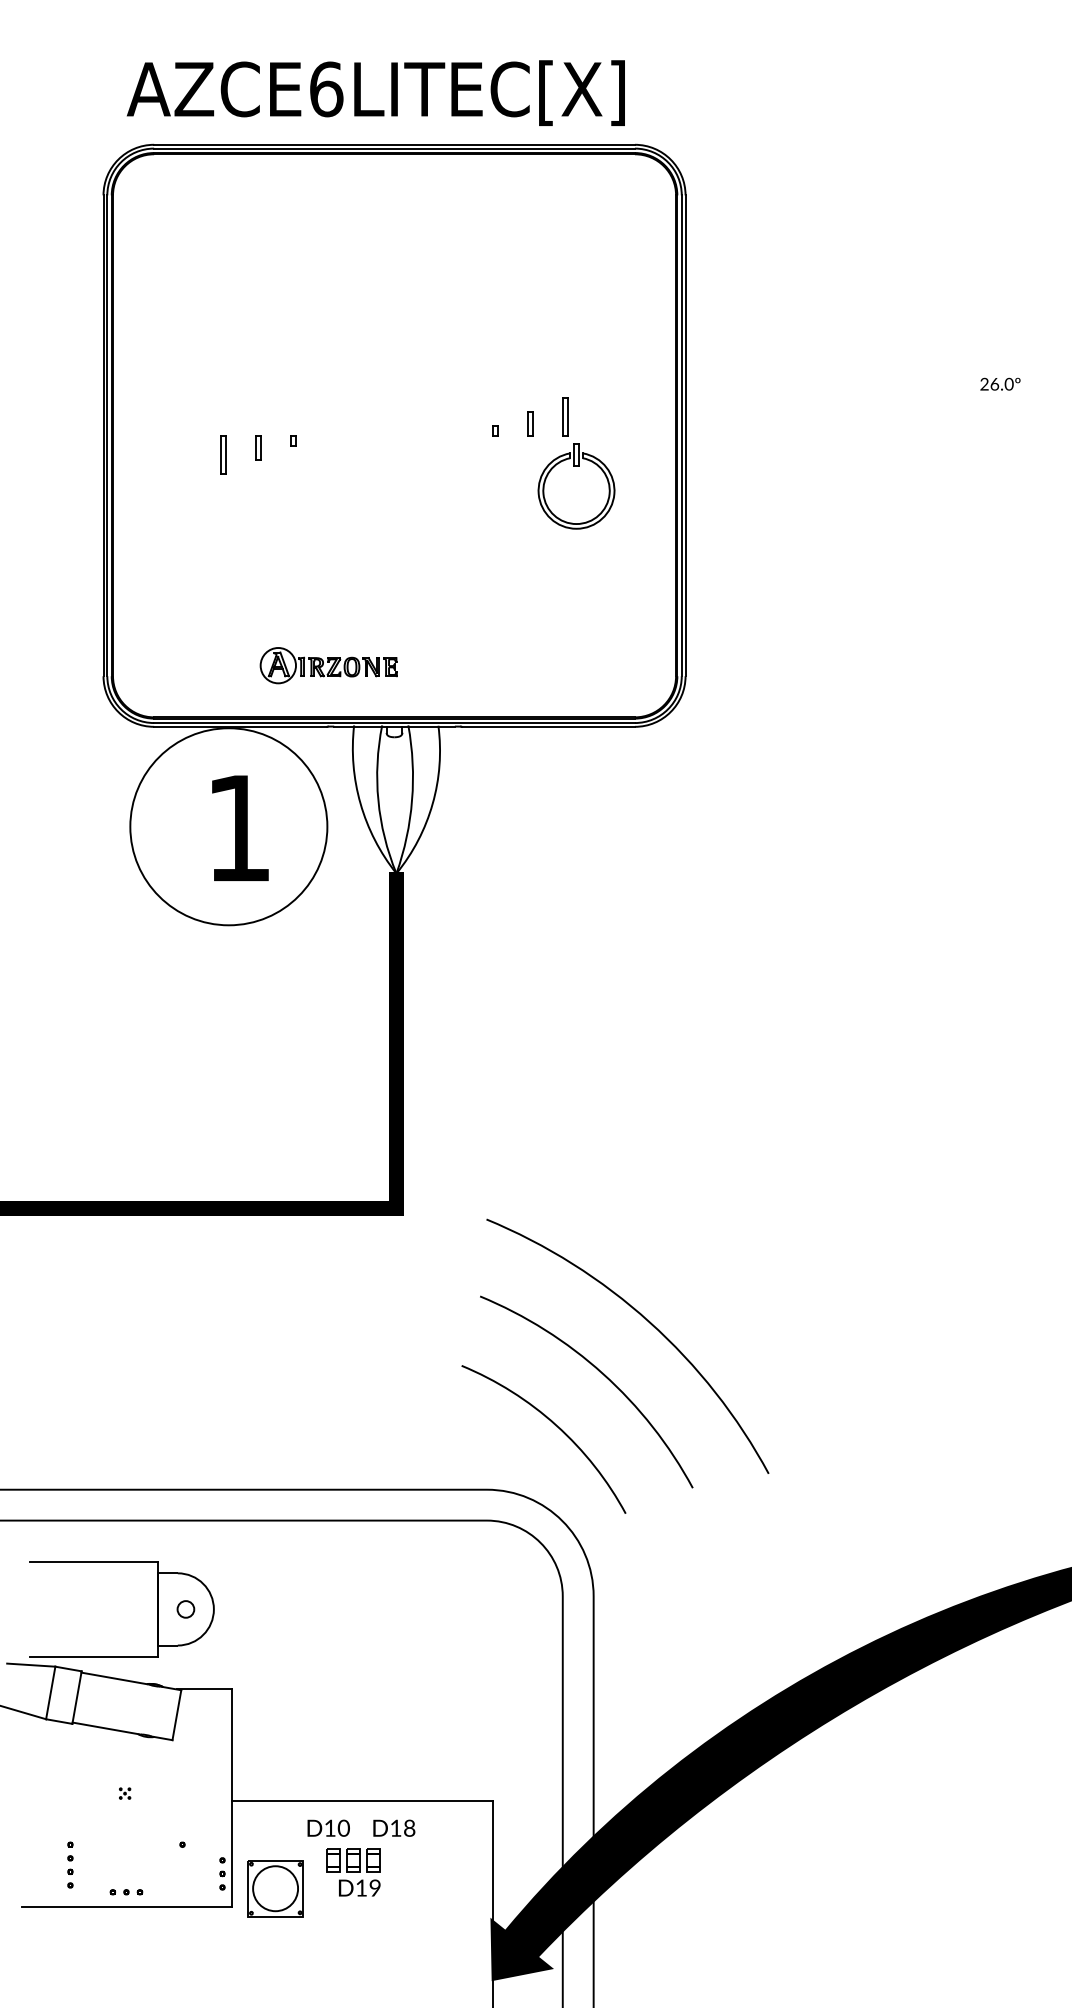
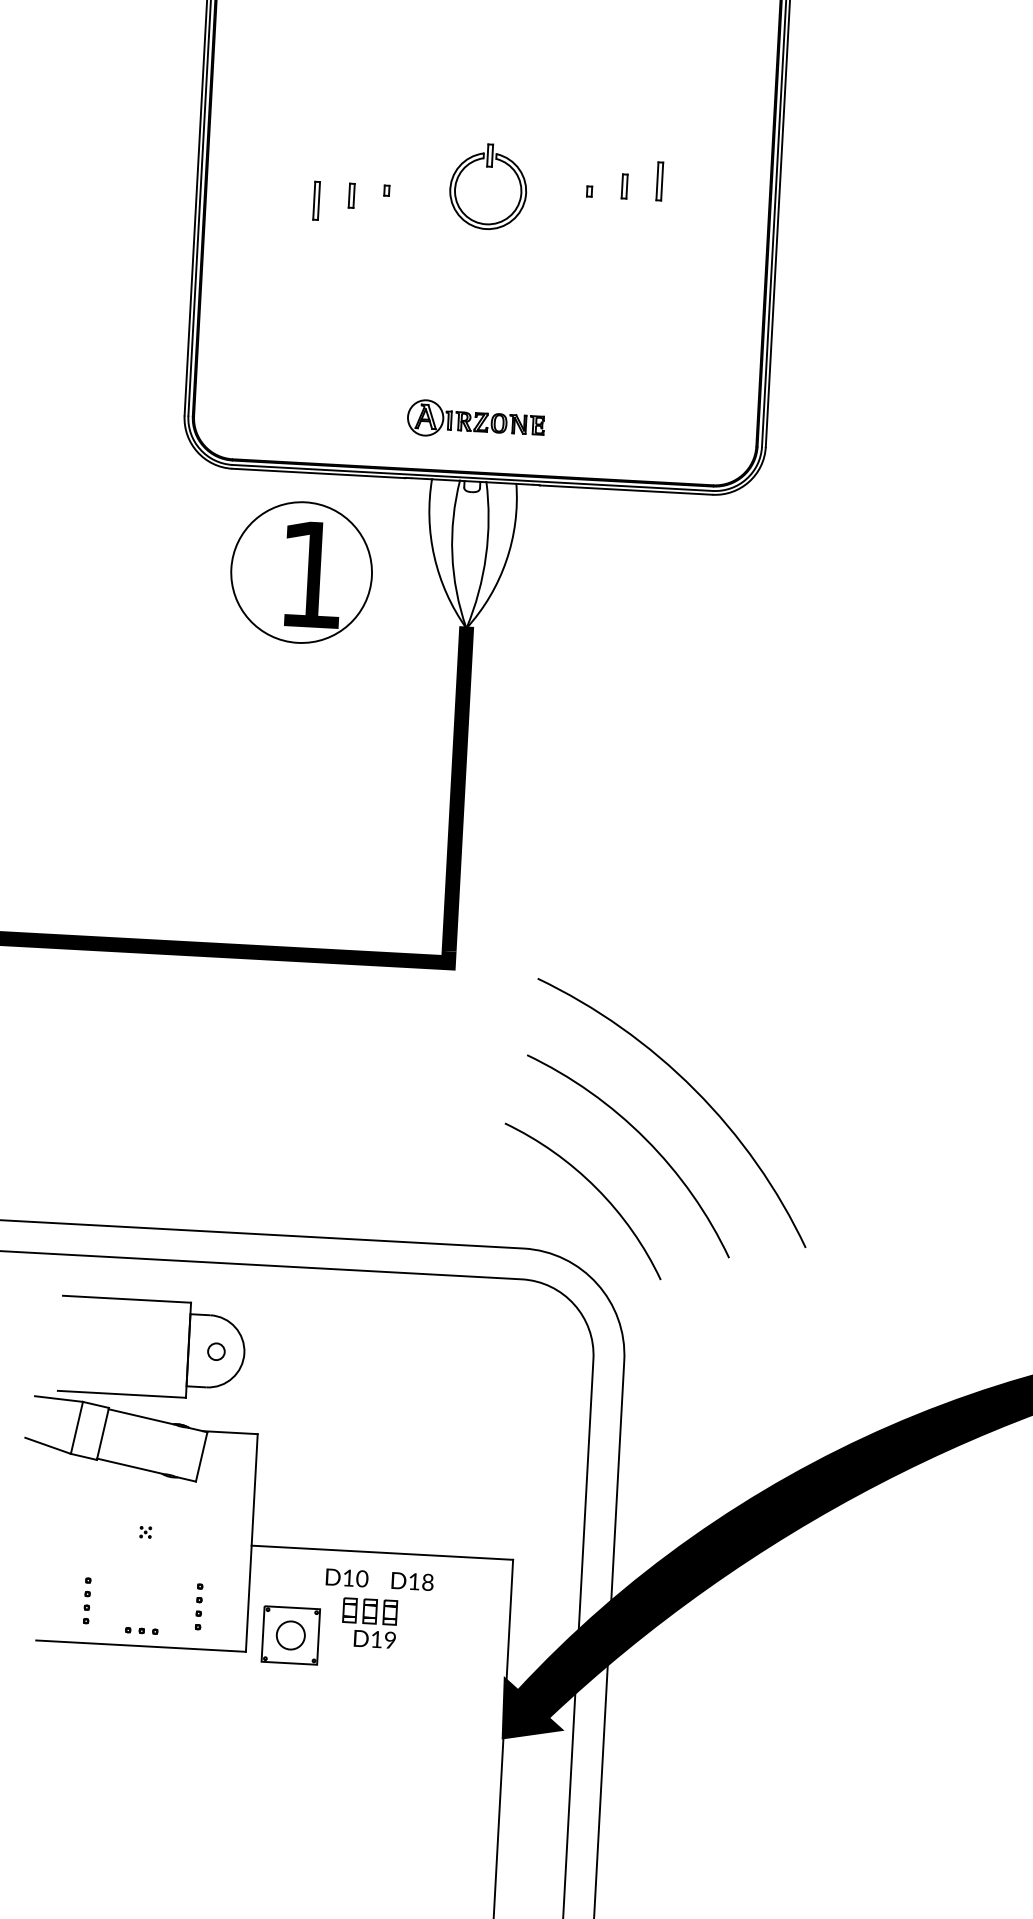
part: (576, 466) -> (489, 166), moved
part: (328, 665) -> (475, 420), moved
circle: (228, 826) -> (301, 572), size x0.71
part: (222, 1873) -> (198, 1613), moved
circle: (275, 1888) -> (290, 1635), size x0.62

